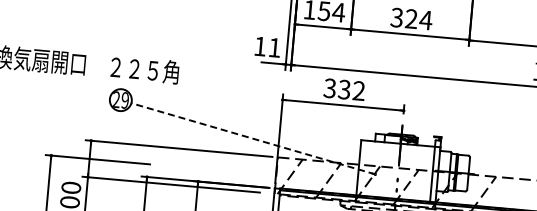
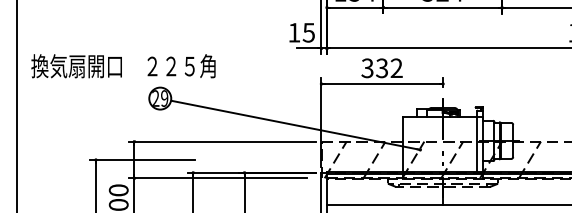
text: (274, 47) -> (308, 32), 11 -> 15
line: (253, 138) -> (295, 125), dashed -> solid

